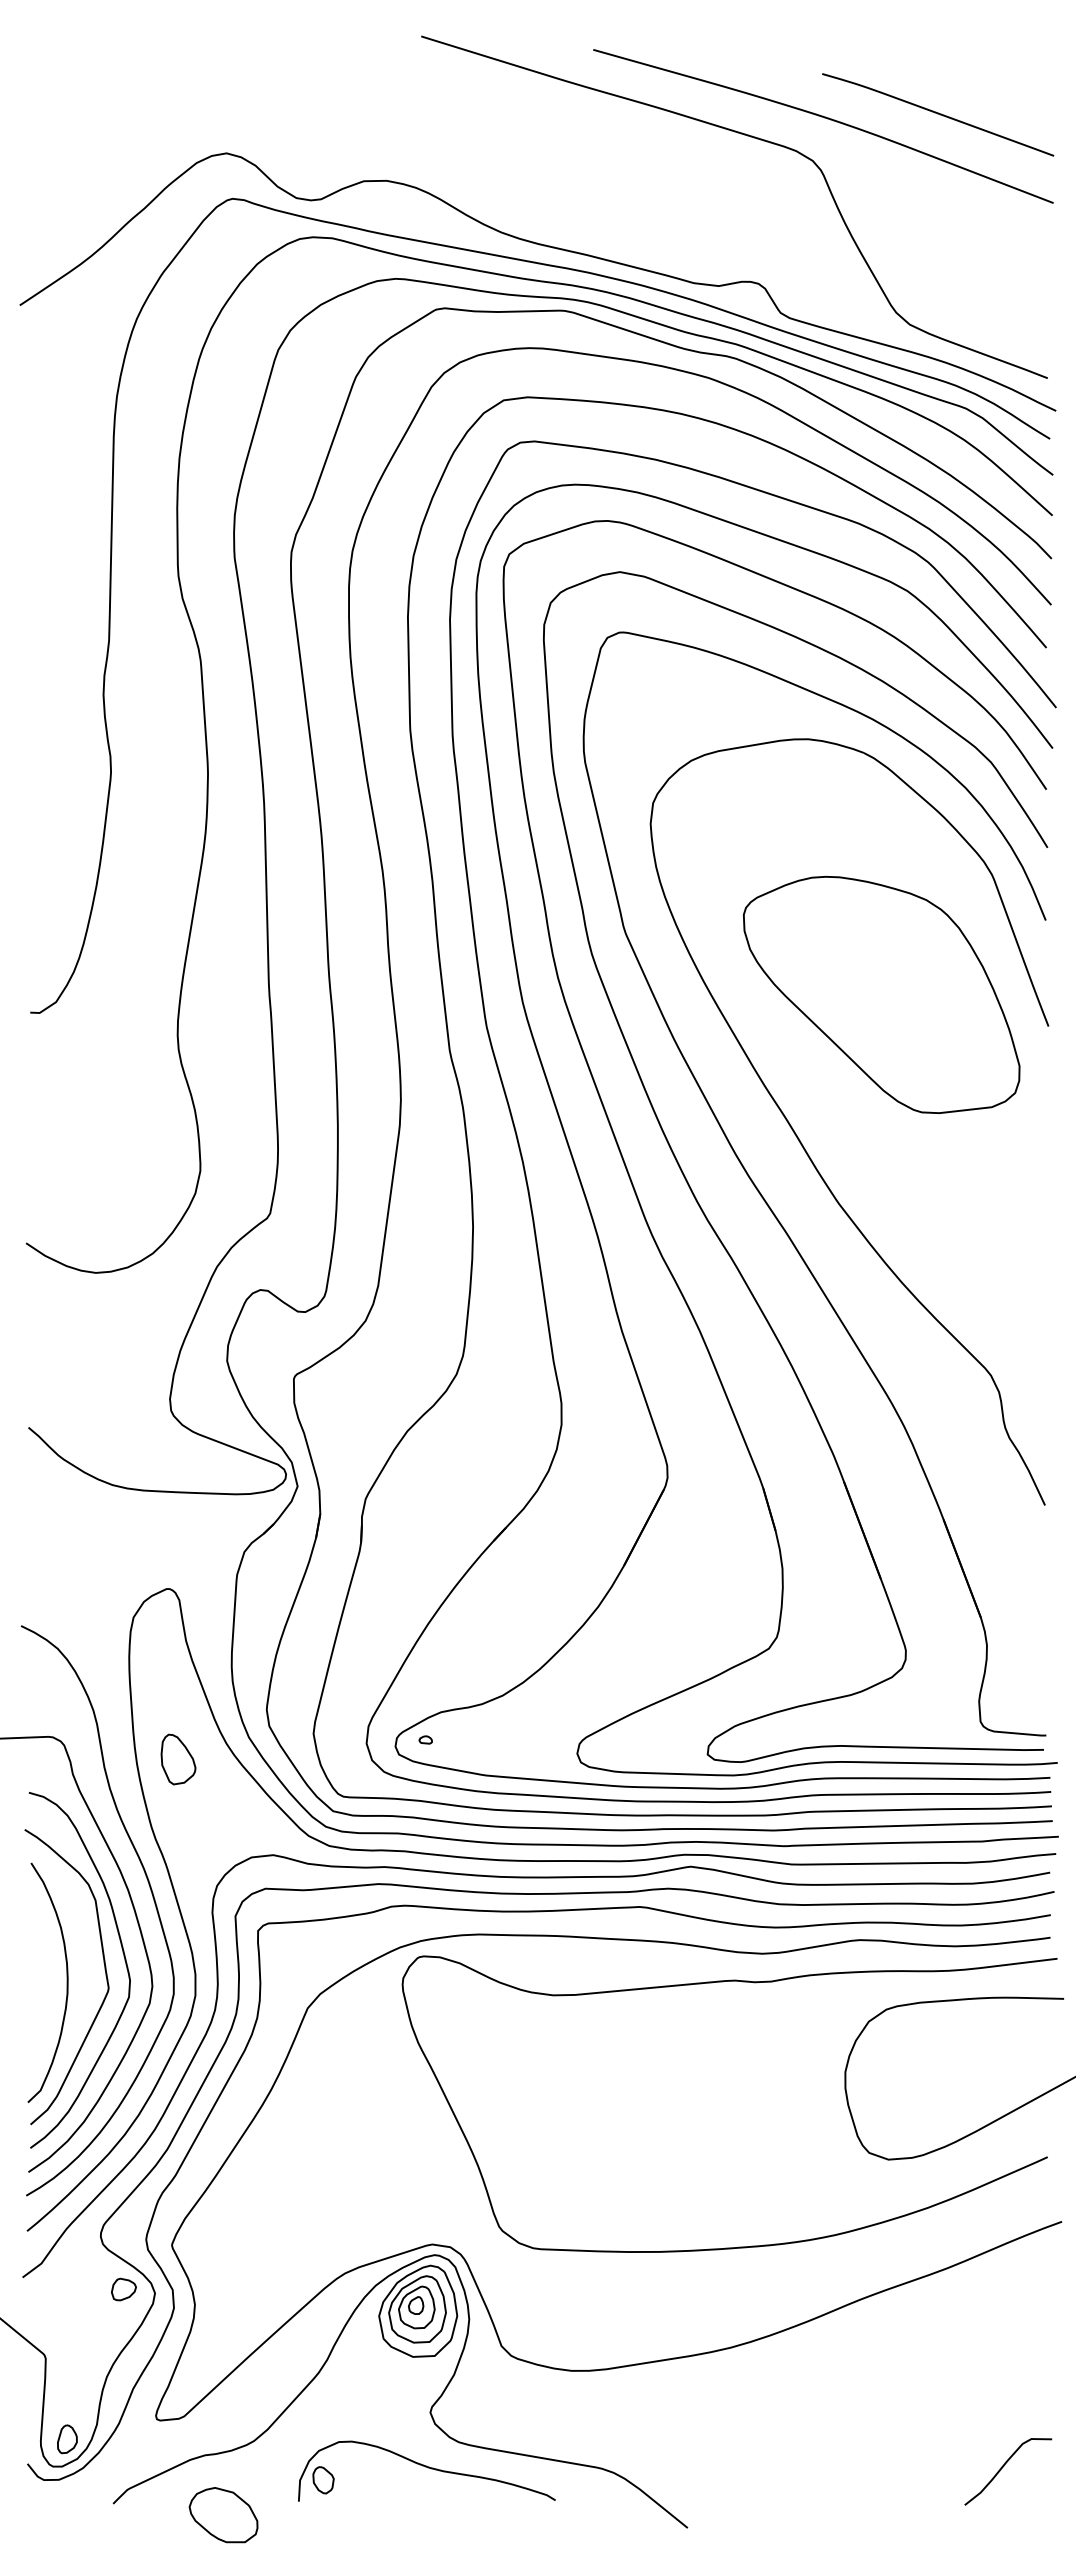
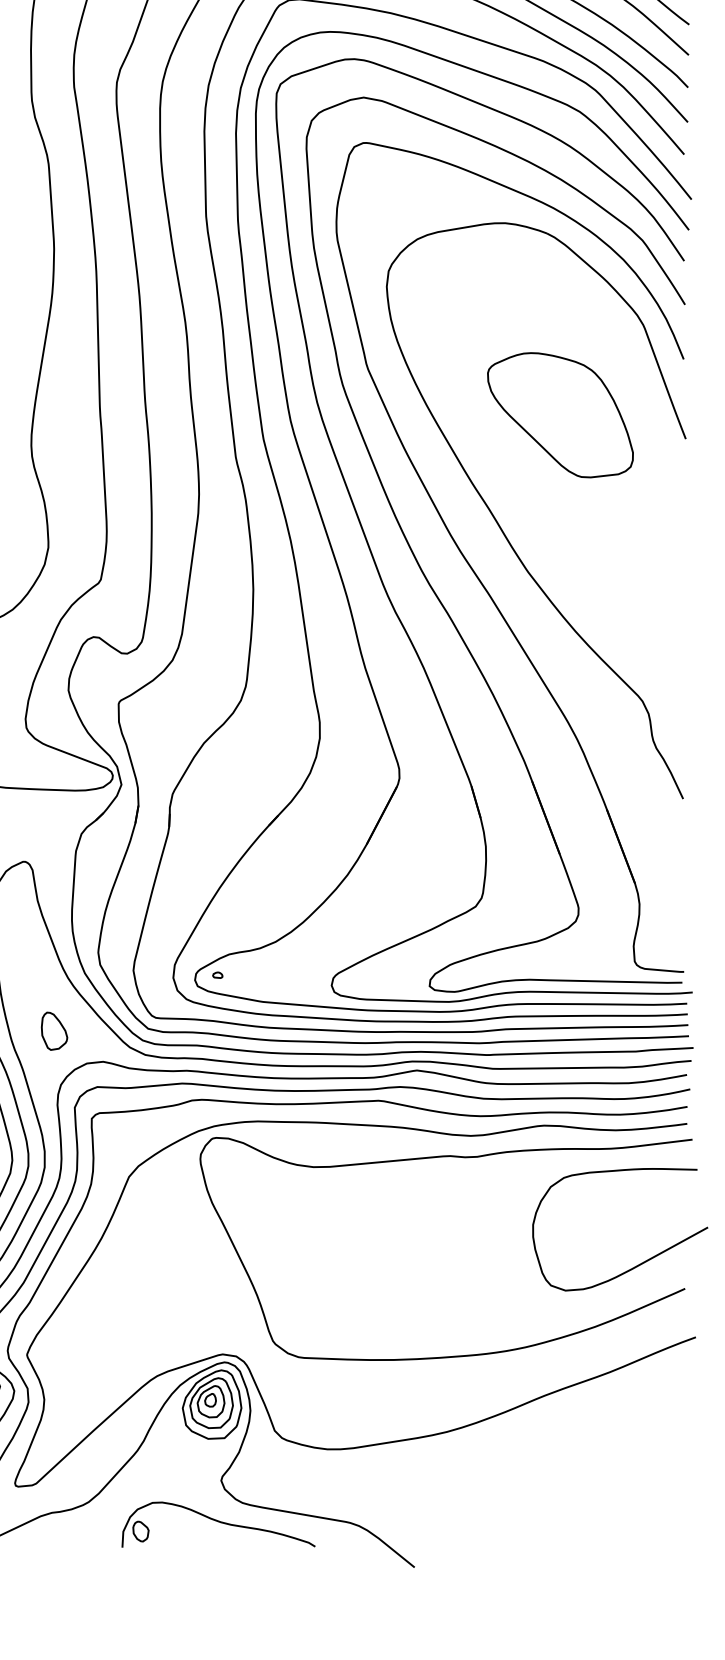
part: (881, 994) -> (560, 415), size x0.7
part: (178, 1759) -> (54, 1031), moved
curve: (1004, 2466) -> (652, 1521), removed
part: (223, 2515) -> (65, 1558), removed

